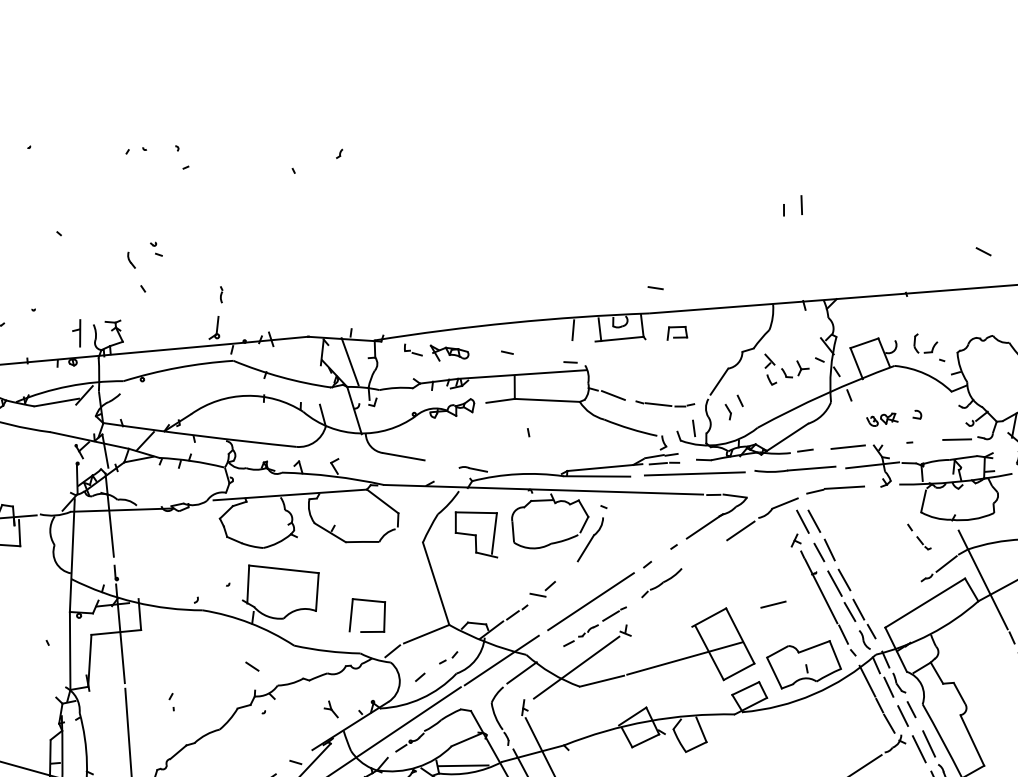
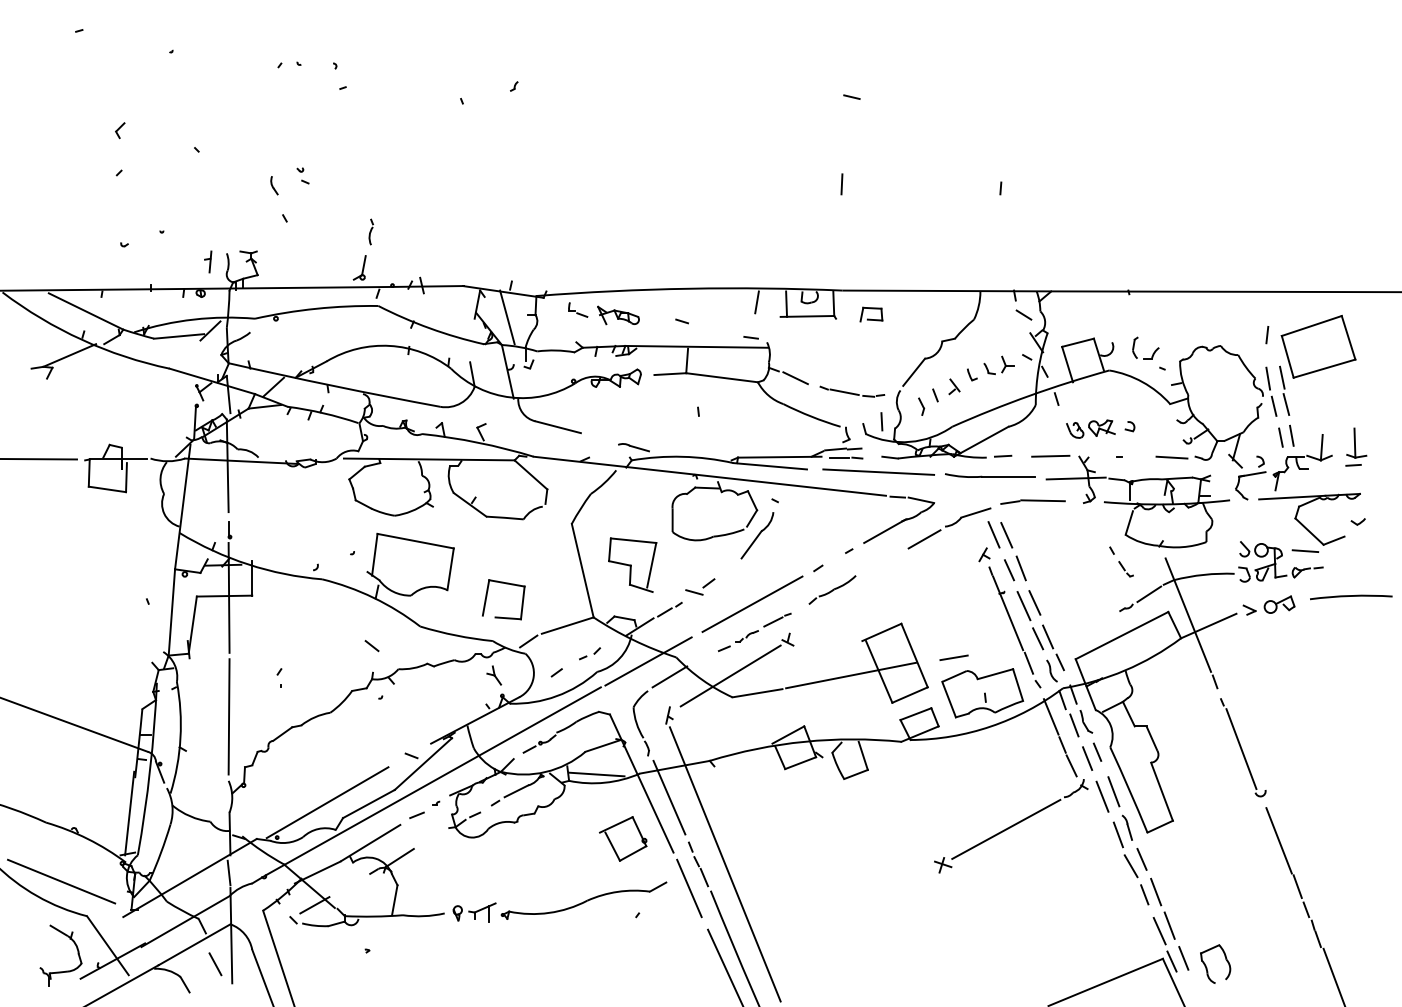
line: (801, 205) -> (841, 184), moved
line: (983, 251) -> (1023, 314), moved
line: (655, 287) -> (851, 96), moved
part: (221, 294) -> (370, 231), size x1.43
part: (77, 333) -> (208, 261), size x0.71
part: (769, 360) -> (954, 386), moved
part: (881, 419) -> (1090, 428), size x1.43
part: (477, 534) -> (632, 564), moved
line: (772, 604) -> (953, 657), moved
part: (331, 709) -> (494, 675), moved

